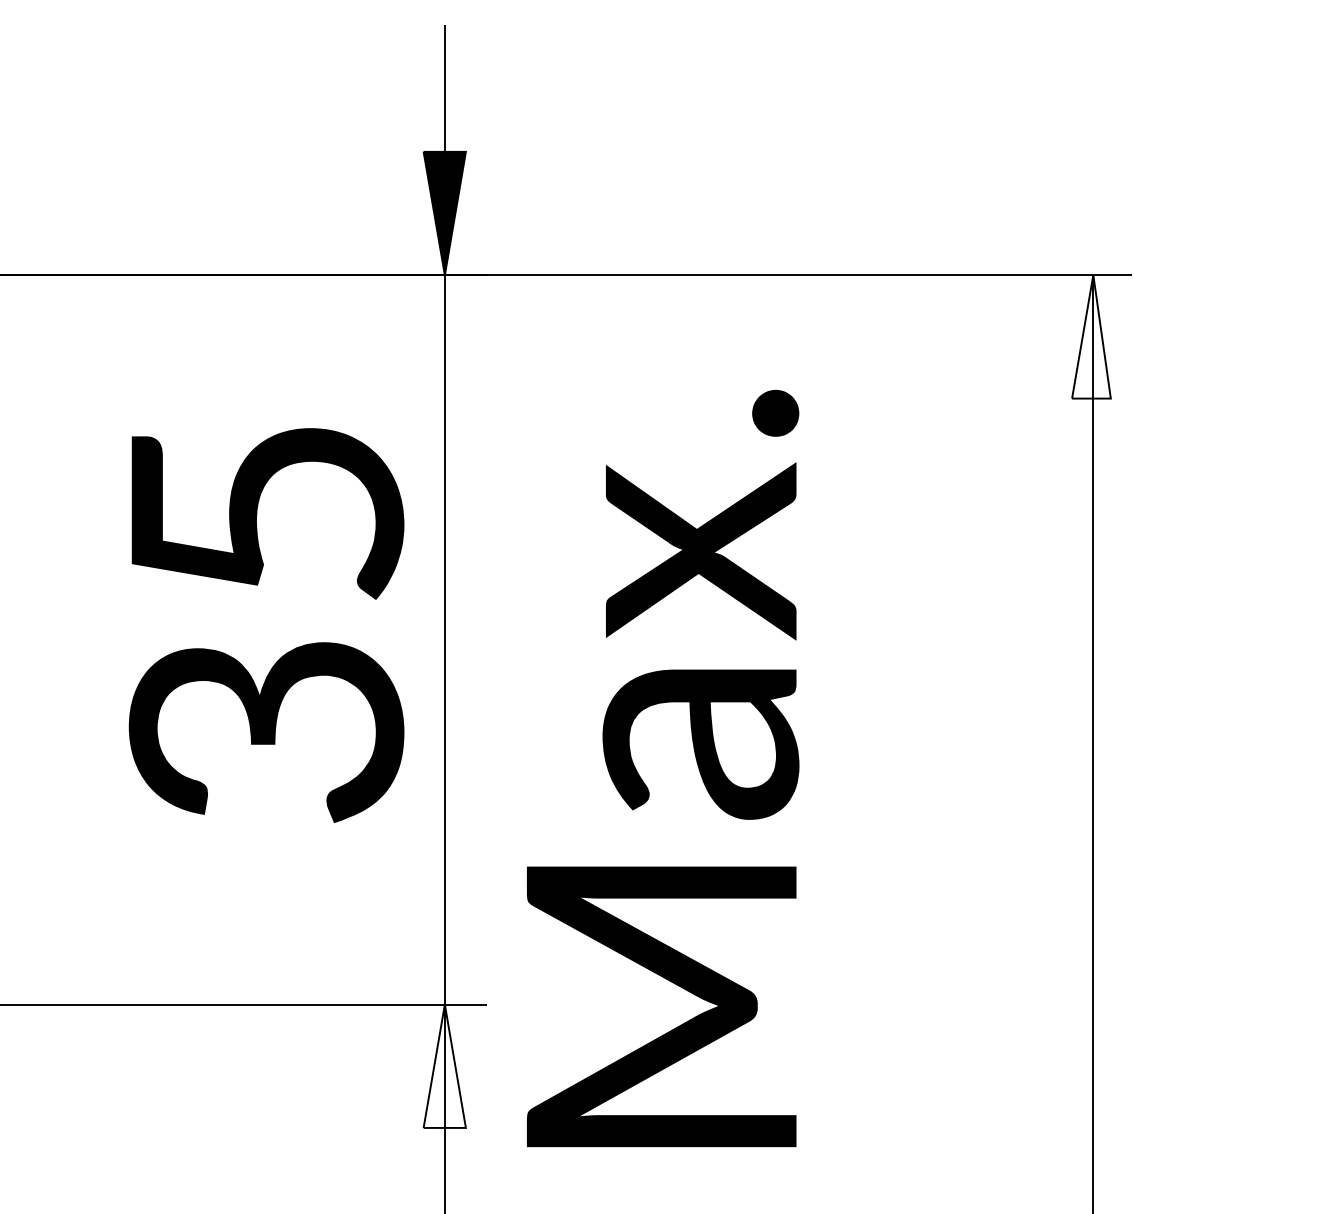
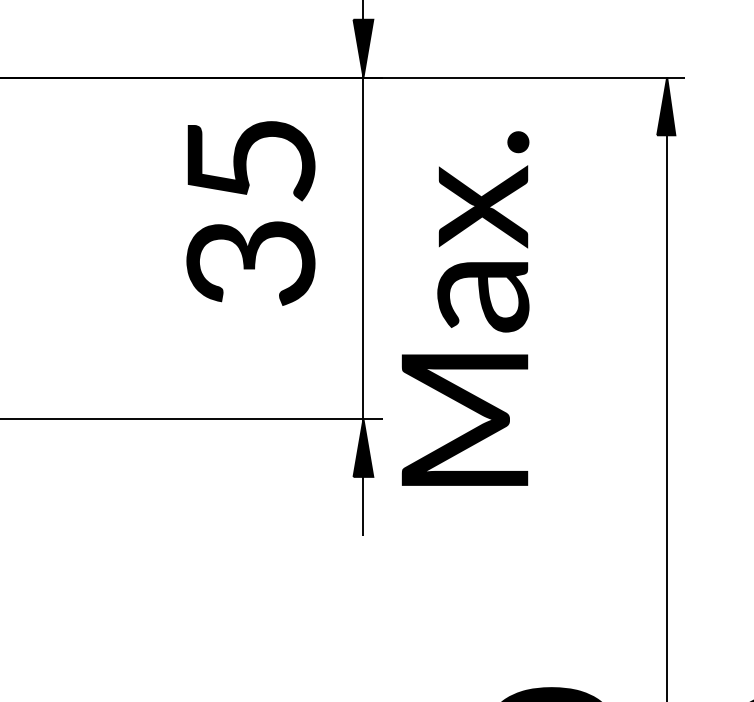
fill: (1091, 337) -> (666, 106), added
text: (265, 625) -> (250, 213), moved
fill: (444, 1065) -> (363, 447), added

